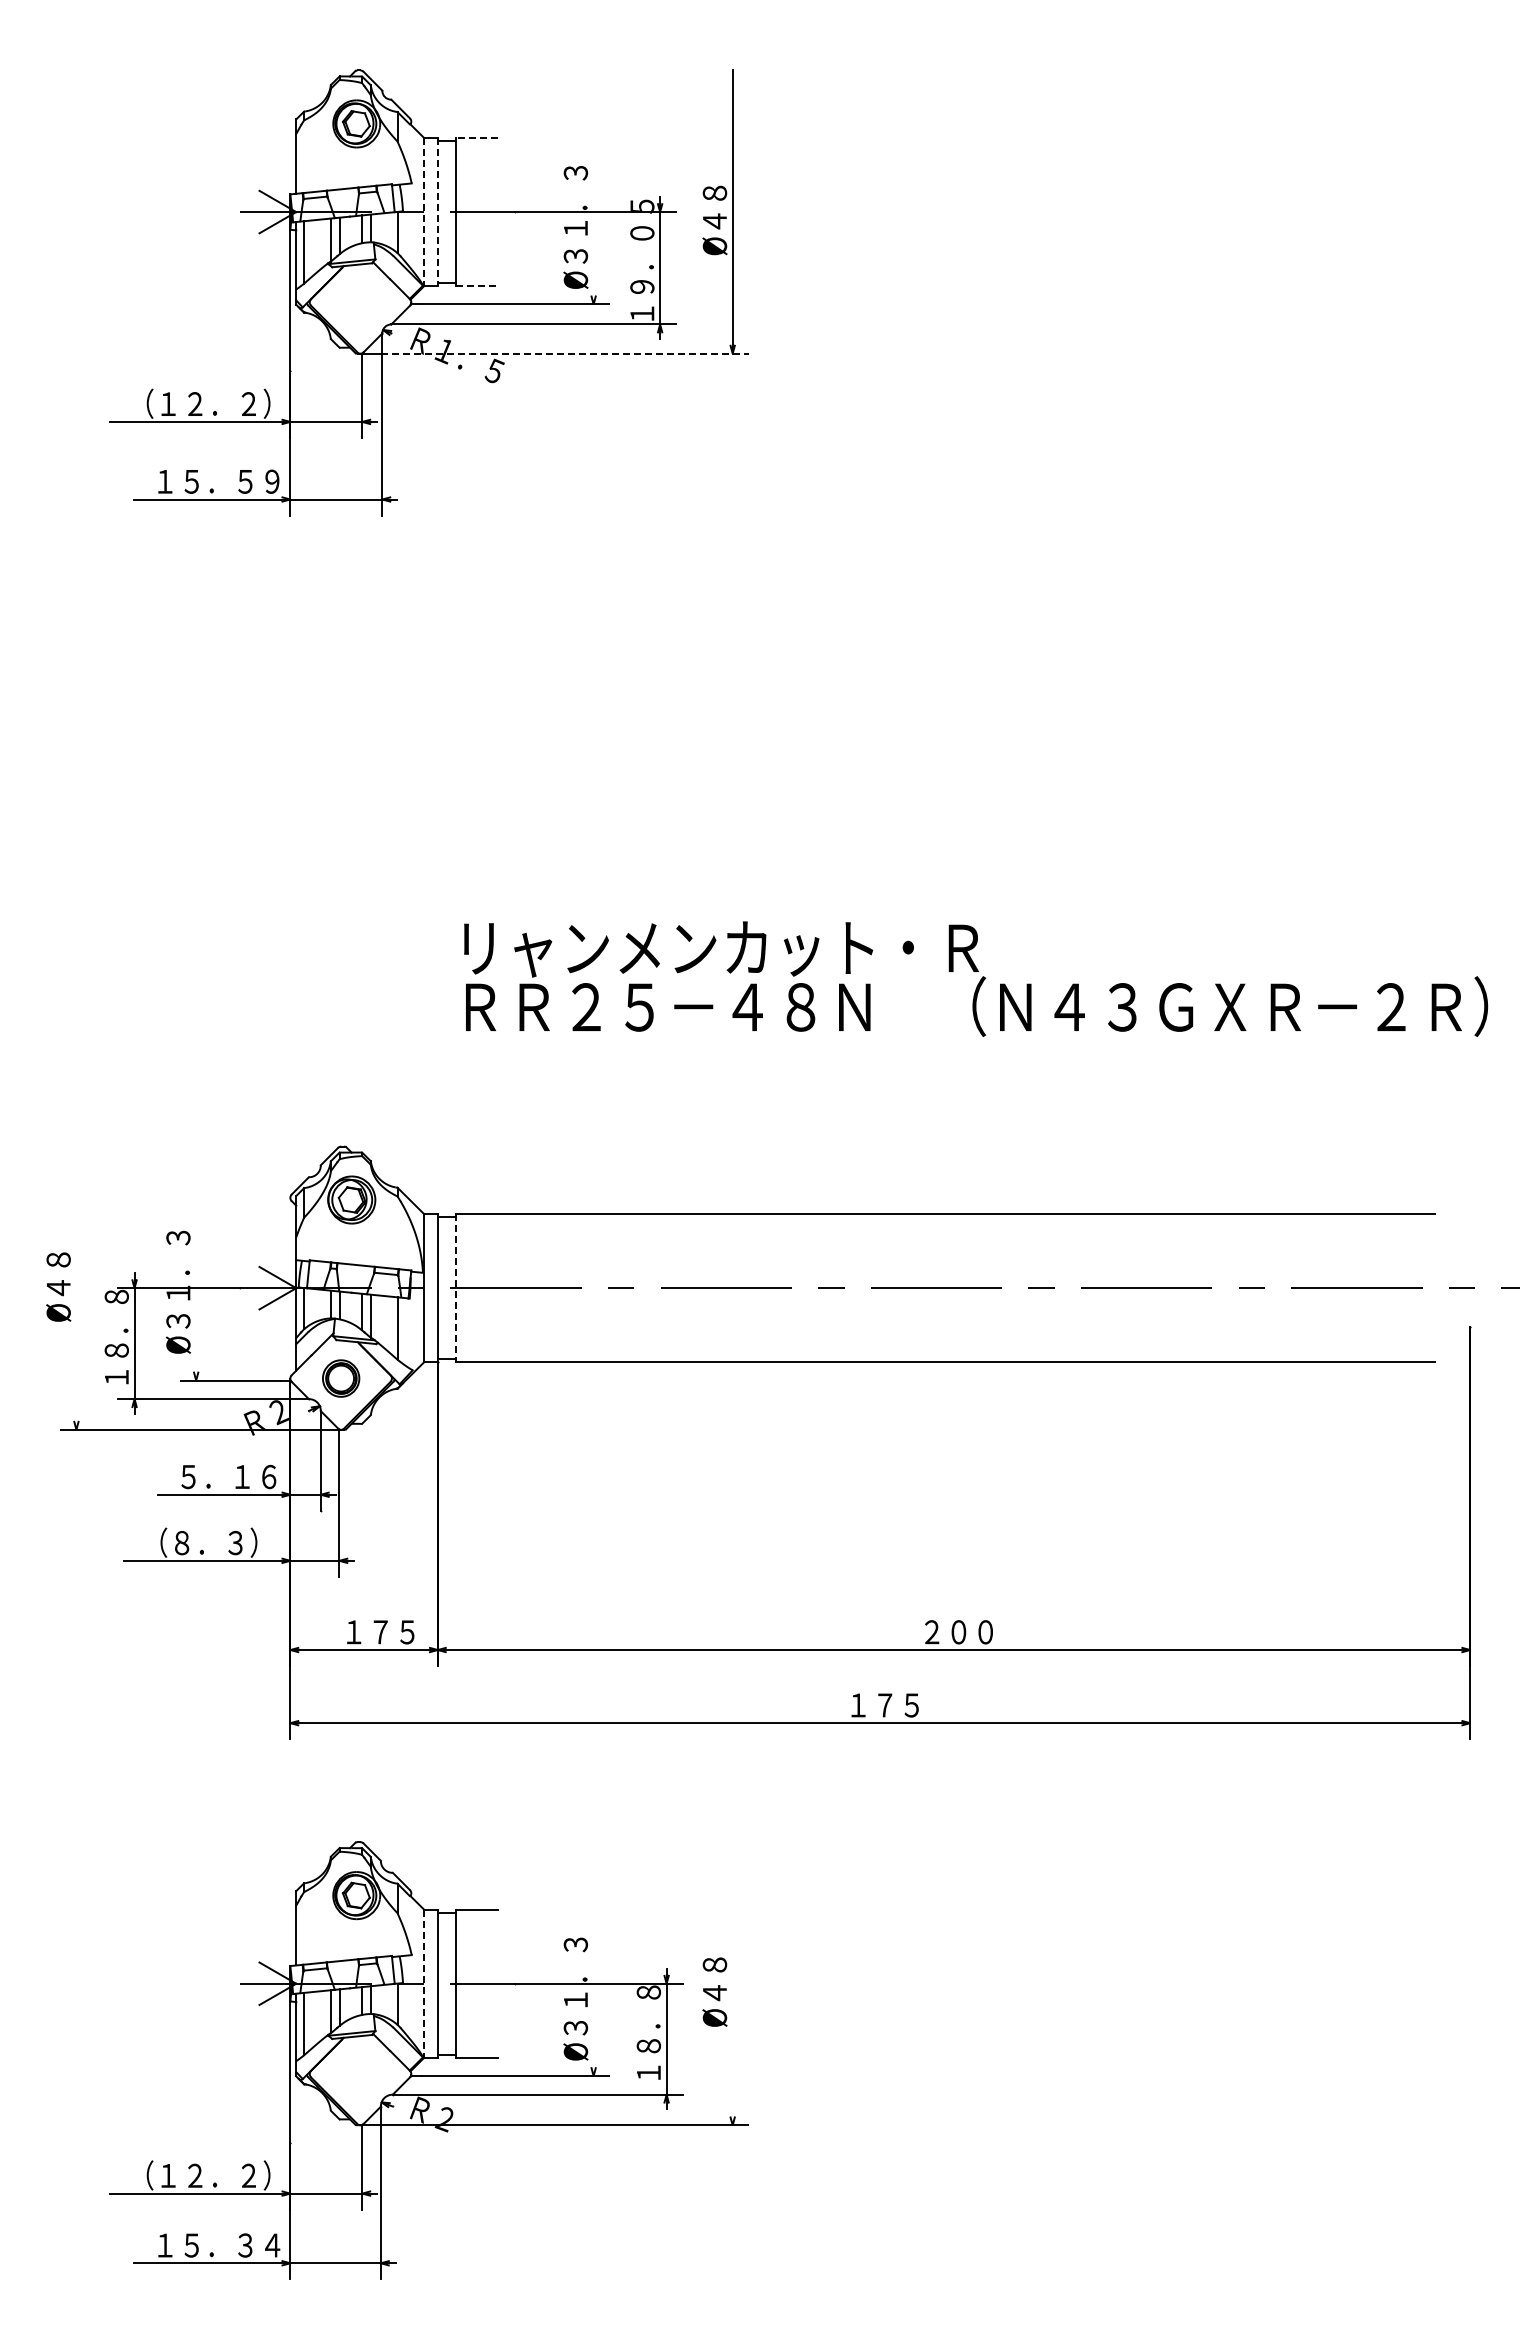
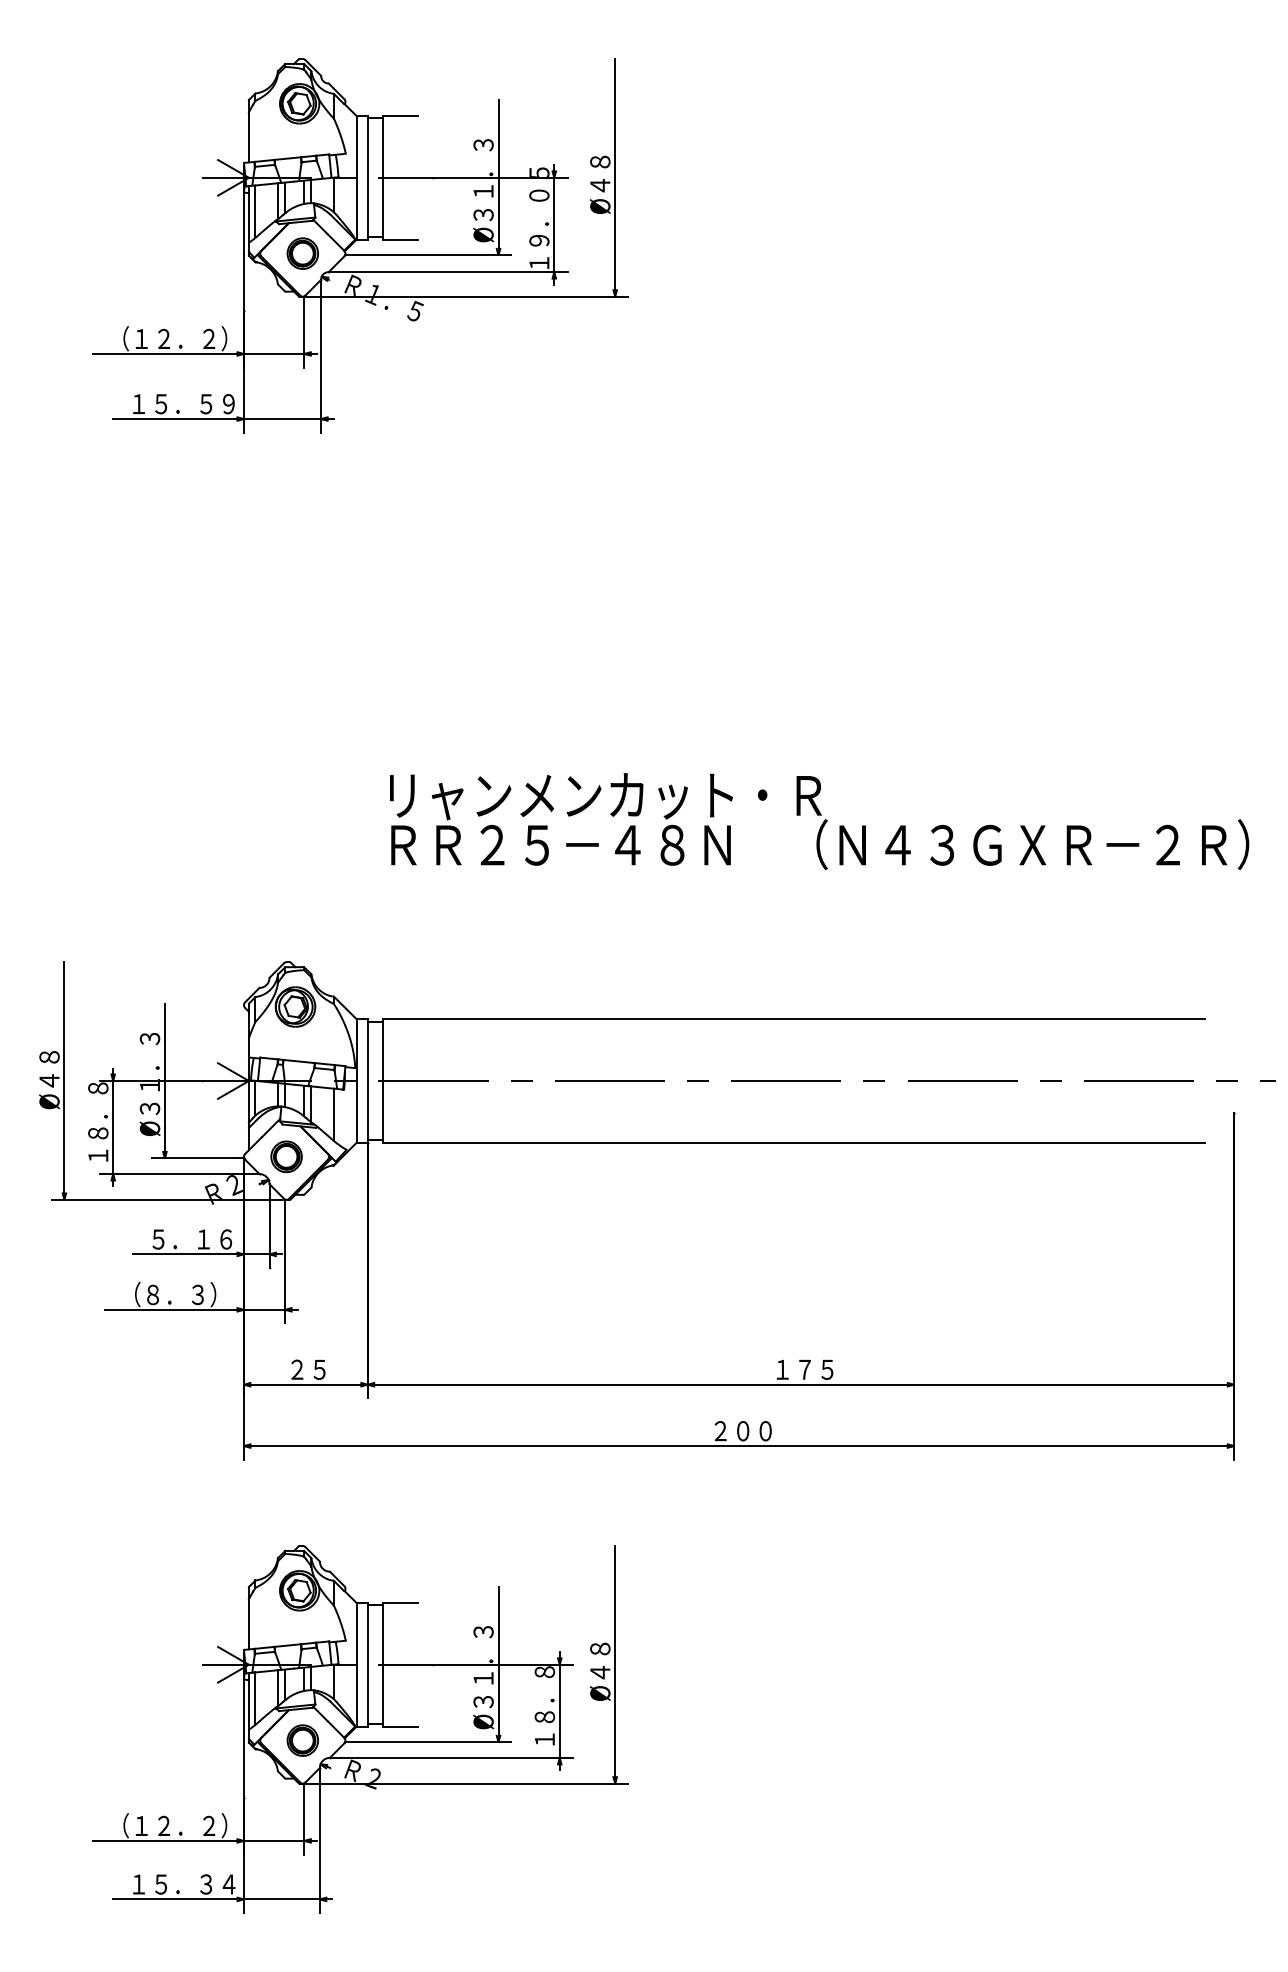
line: (476, 138) -> (400, 116), dashed -> solid
line: (593, 211) -> (498, 177), added
line: (424, 212) -> (356, 178), dashed -> solid
line: (437, 212) -> (367, 178), dashed -> solid
line: (477, 285) -> (401, 239), dashed -> solid
part: (360, 302) -> (302, 253), added
line: (565, 353) -> (474, 296), dashed -> solid
line: (76, 1287) -> (64, 1080), added
line: (196, 1287) -> (165, 1080), added
line: (455, 1288) -> (382, 1081), dashed -> solid
text: (380, 1632) -> (319, 1369), １７５ -> ２５
text: (958, 1632) -> (804, 1369), ２００ -> １７５
text: (885, 1705) -> (743, 1431), １７５ -> ２００
line: (424, 1983) -> (356, 1664), dashed -> solid
line: (593, 1983) -> (498, 1664), added
line: (732, 1983) -> (615, 1664), added
part: (360, 2074) -> (302, 1740), added

